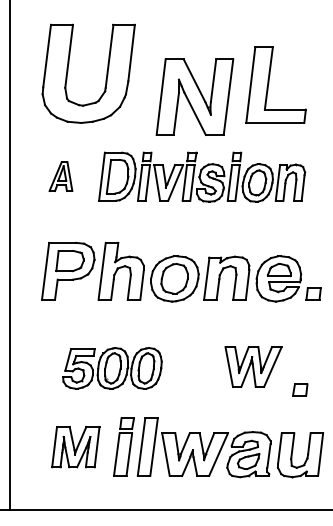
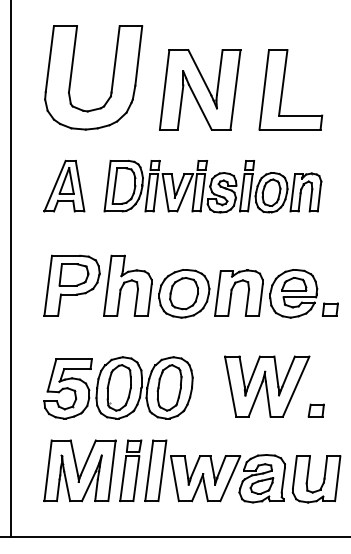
part: (194, 96) -> (199, 89), moved
part: (60, 176) -> (63, 185), size x1.67
part: (253, 366) -> (267, 385), size x1.43
part: (112, 368) -> (118, 388), size x1.43
part: (75, 446) -> (79, 470), size x1.43

